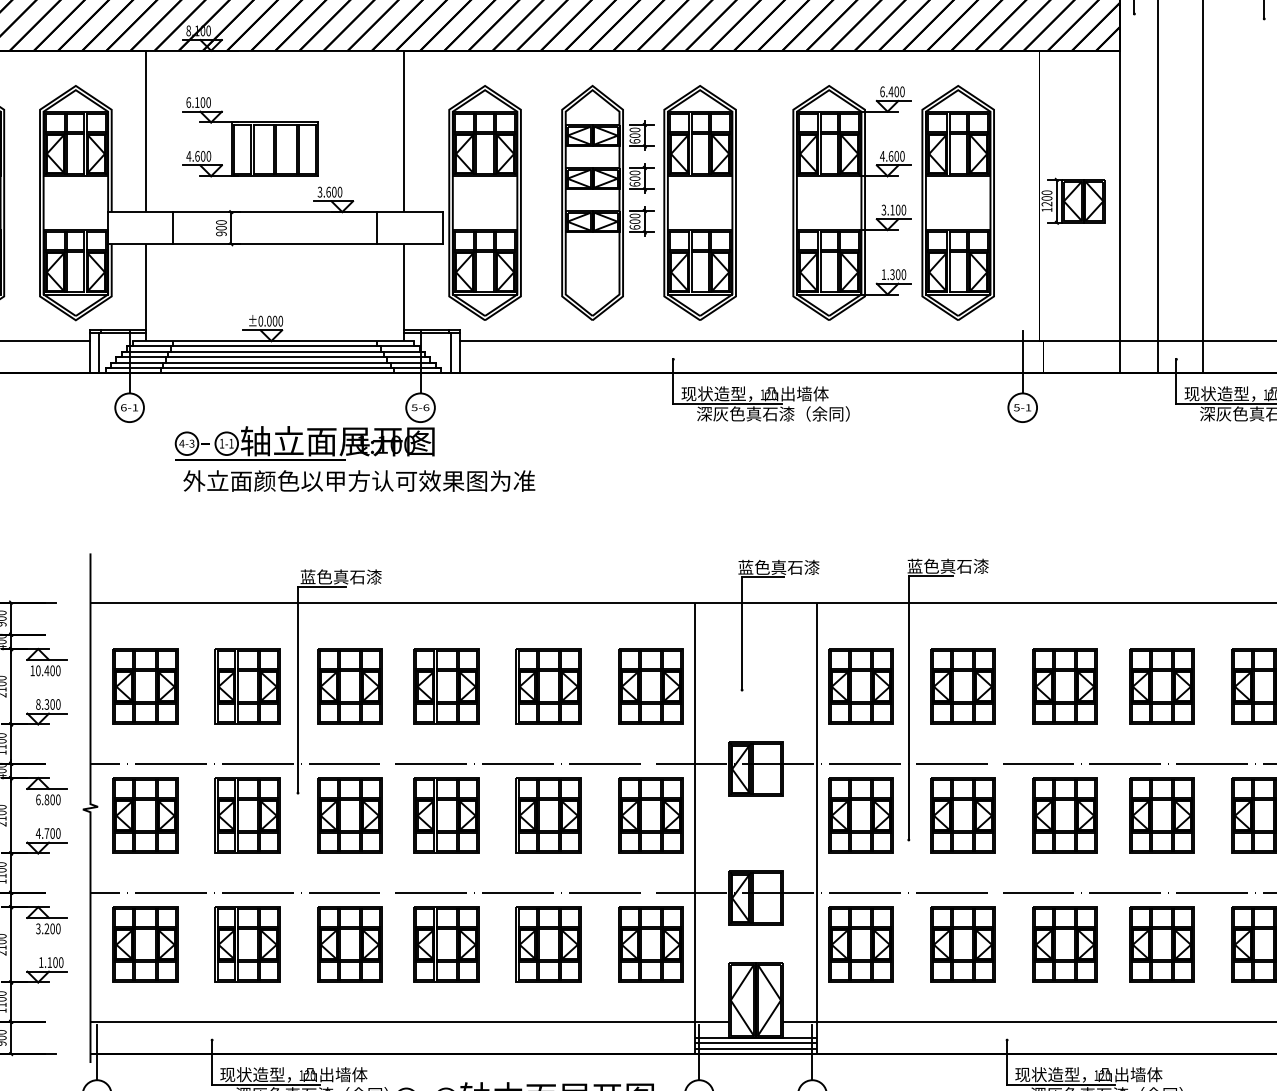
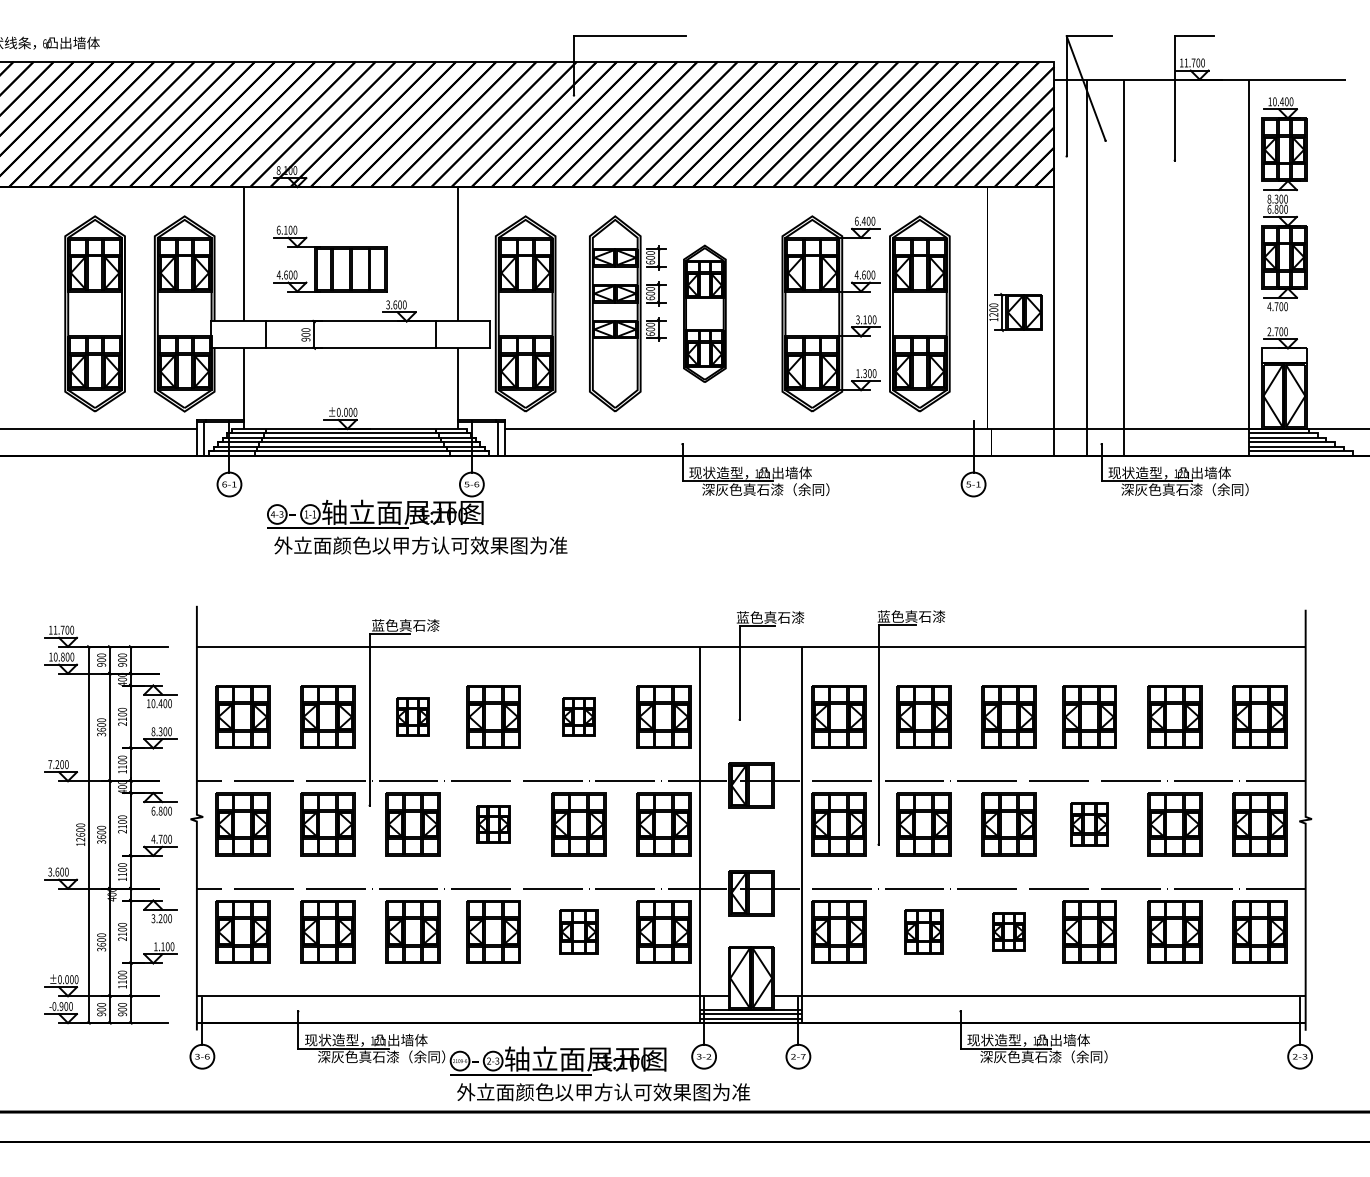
part: (699, 202) -> (704, 313), size x0.7
part: (349, 686) -> (412, 716), size x0.6
part: (548, 686) -> (578, 716), size x0.6
part: (446, 815) -> (493, 824), size x0.6
part: (1161, 815) -> (1089, 824), size x0.7
part: (548, 944) -> (578, 931), size x0.7
part: (962, 944) -> (923, 931), size x0.7
part: (1064, 944) -> (1008, 931), size x0.6

